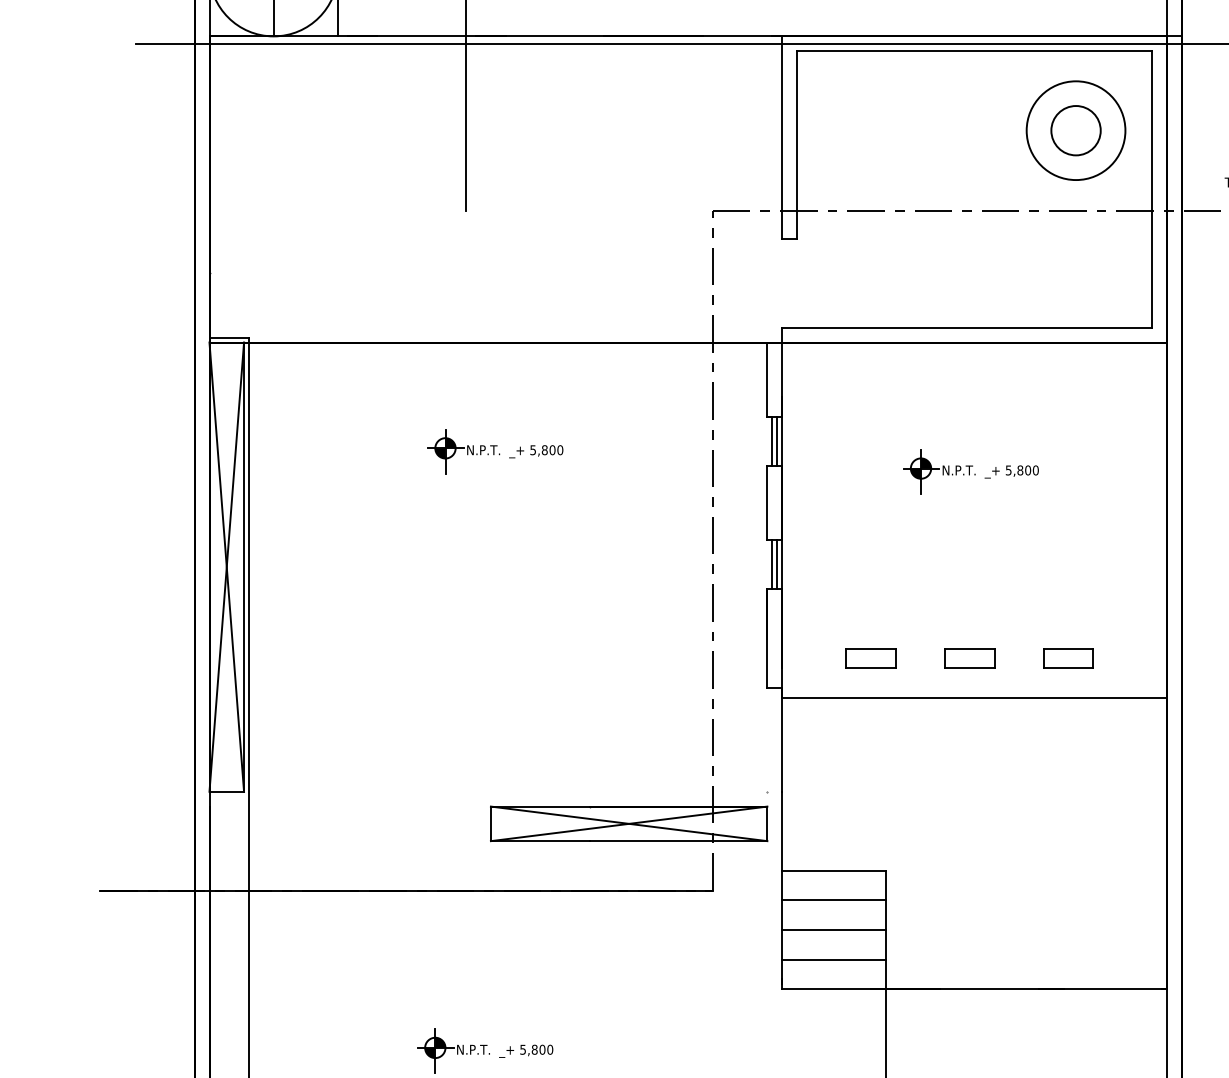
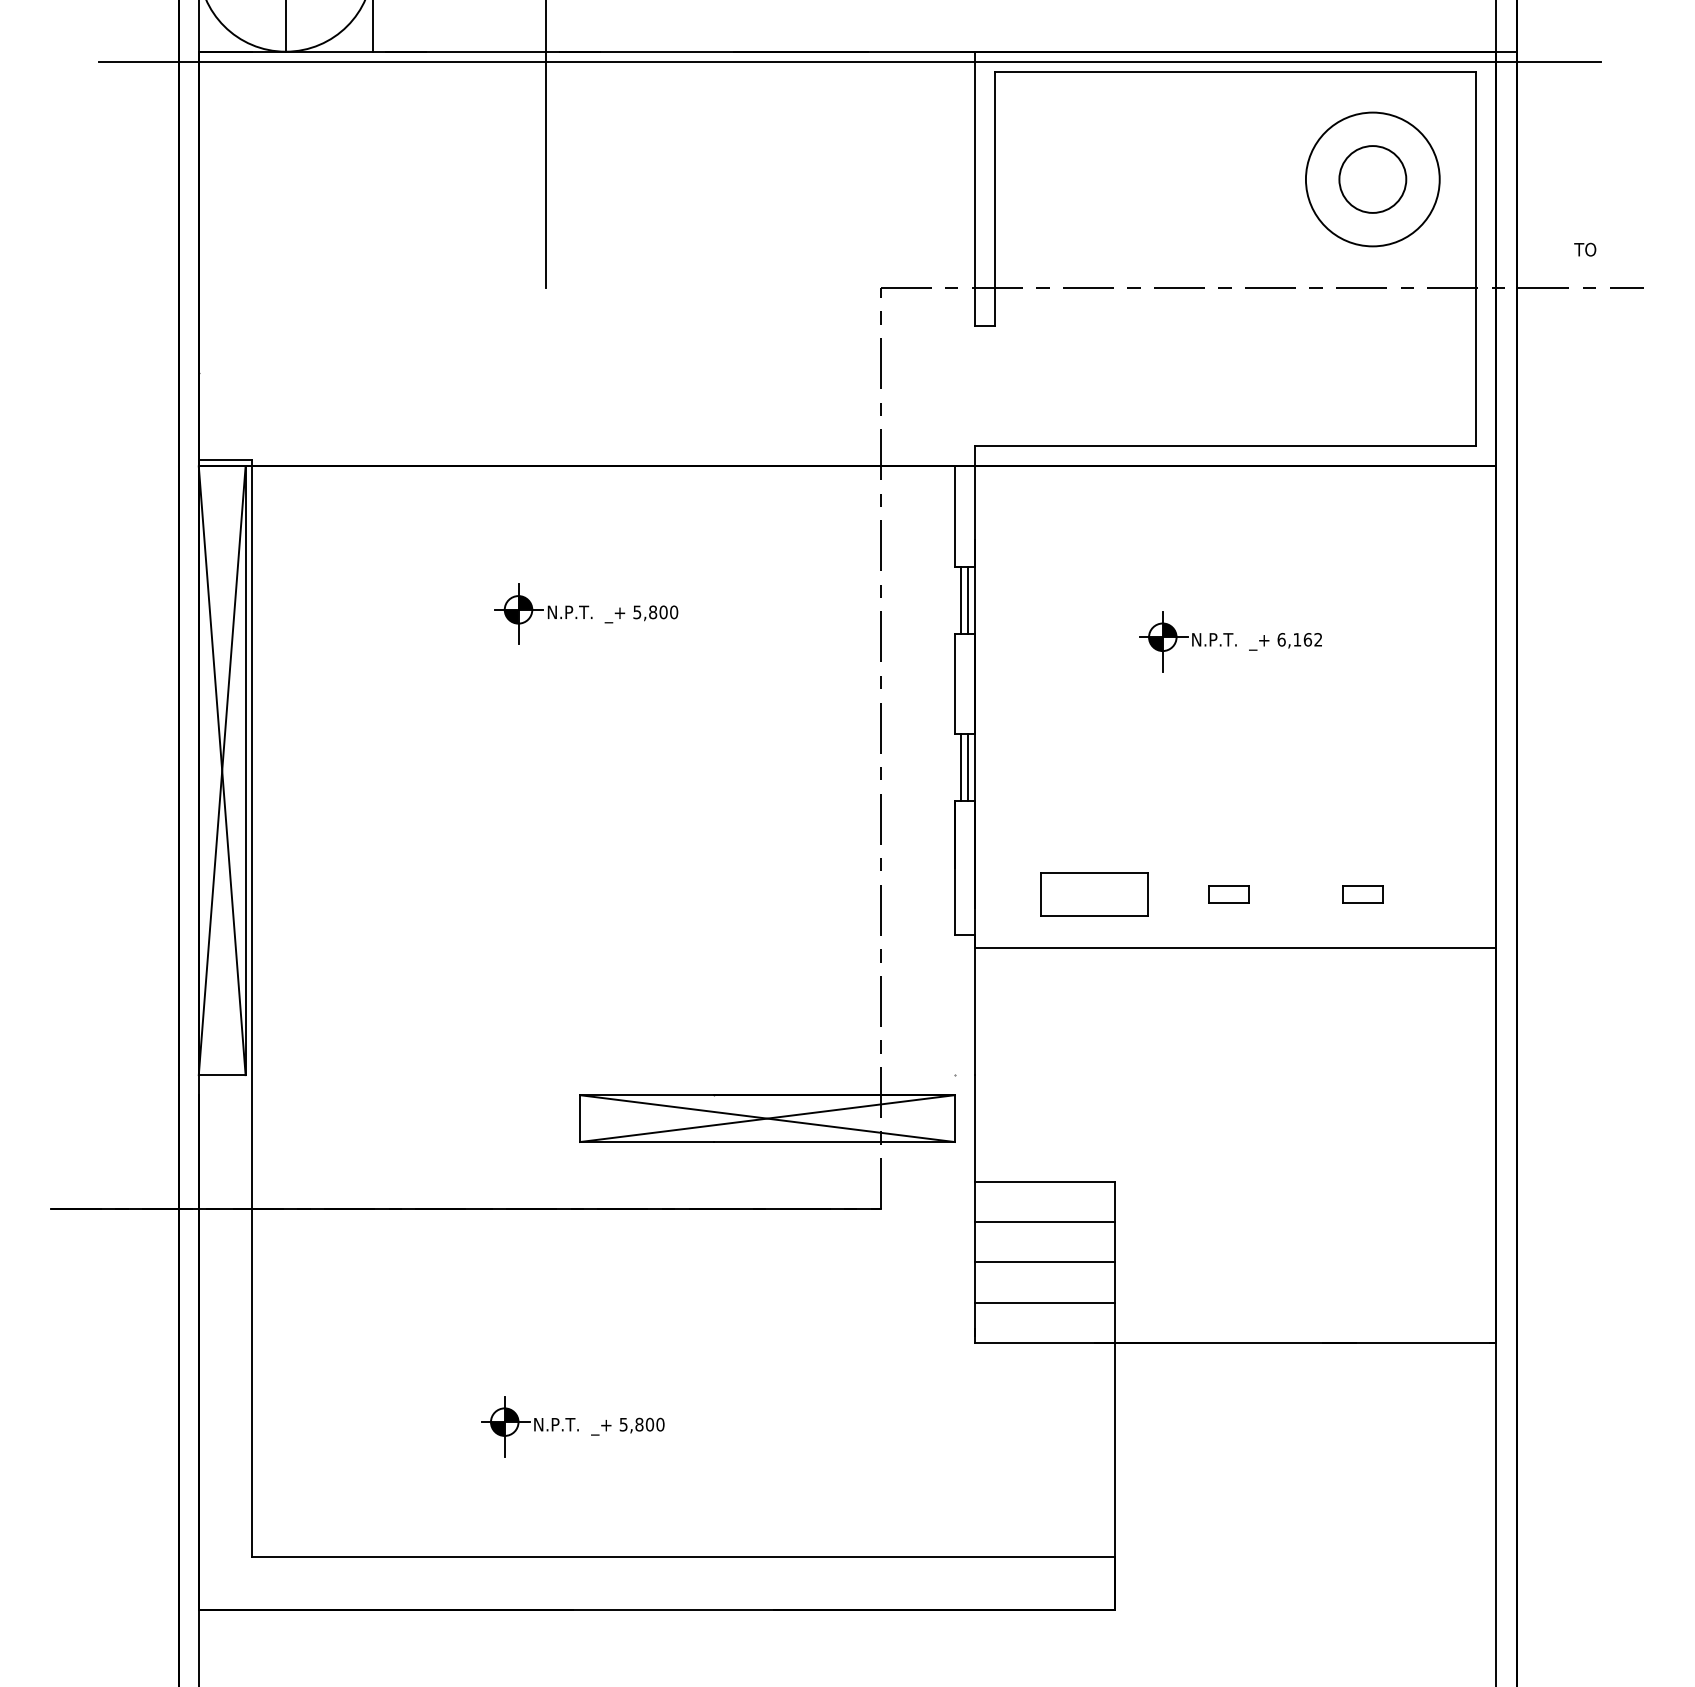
text: (1021, 470) -> (1299, 639), 5,800 -> 6,162
part: (871, 658) -> (1095, 894), size x1.6
part: (969, 658) -> (1228, 894), size x0.6
part: (1068, 658) -> (1362, 894), size x0.6

